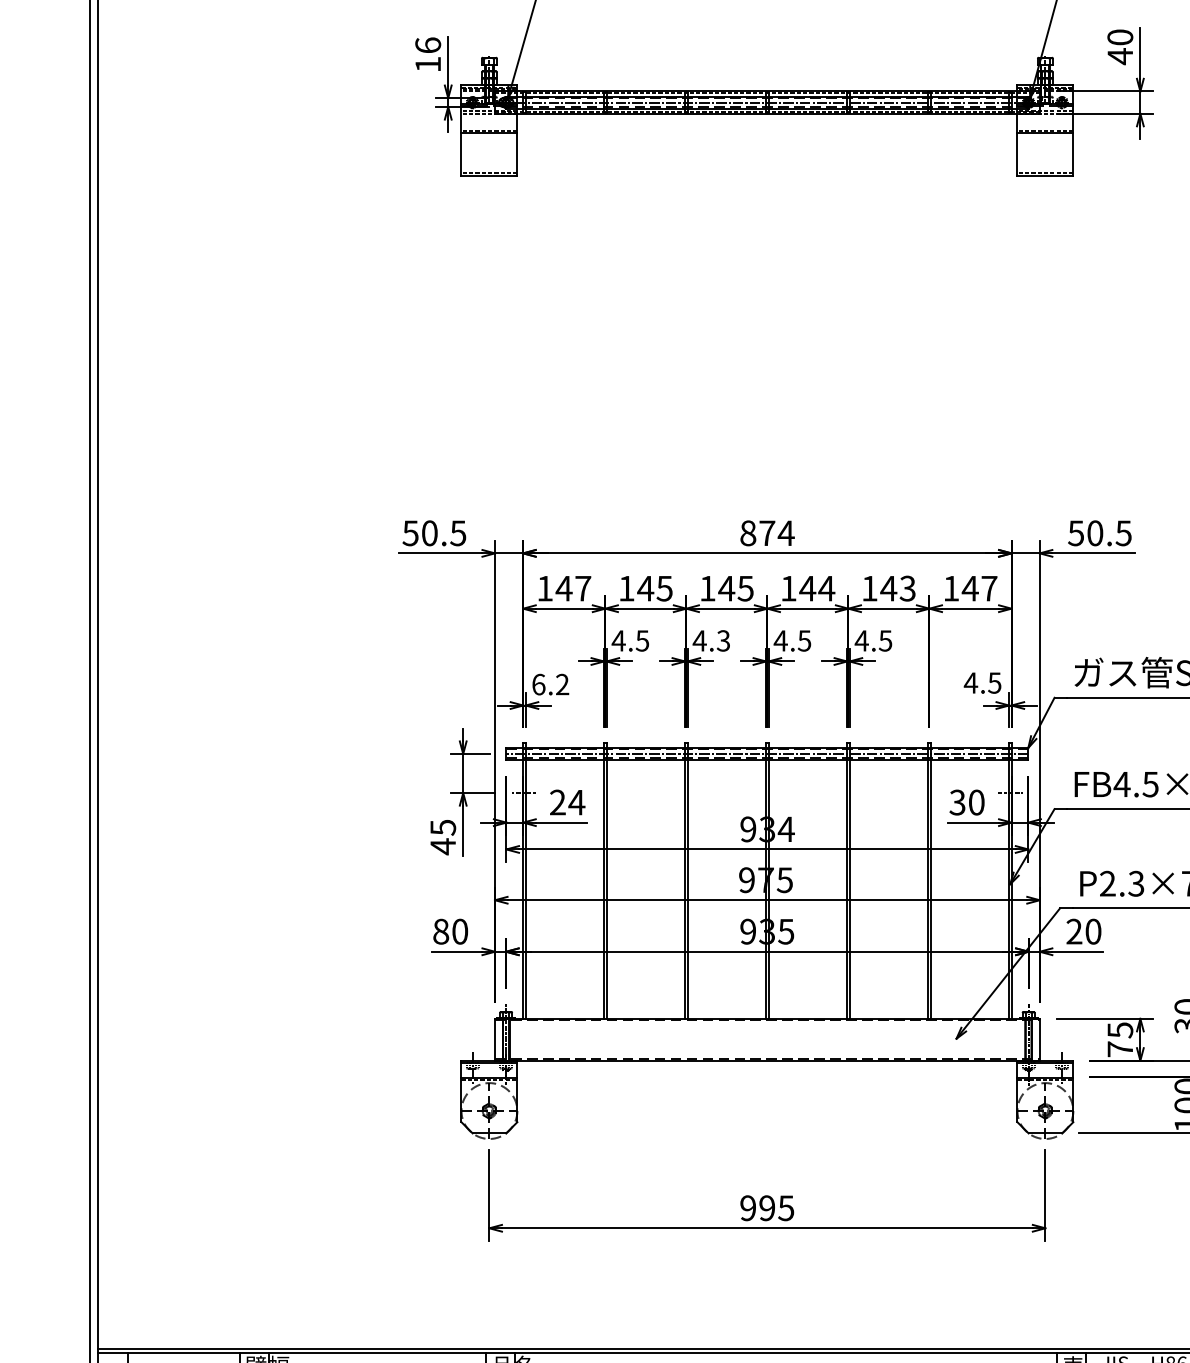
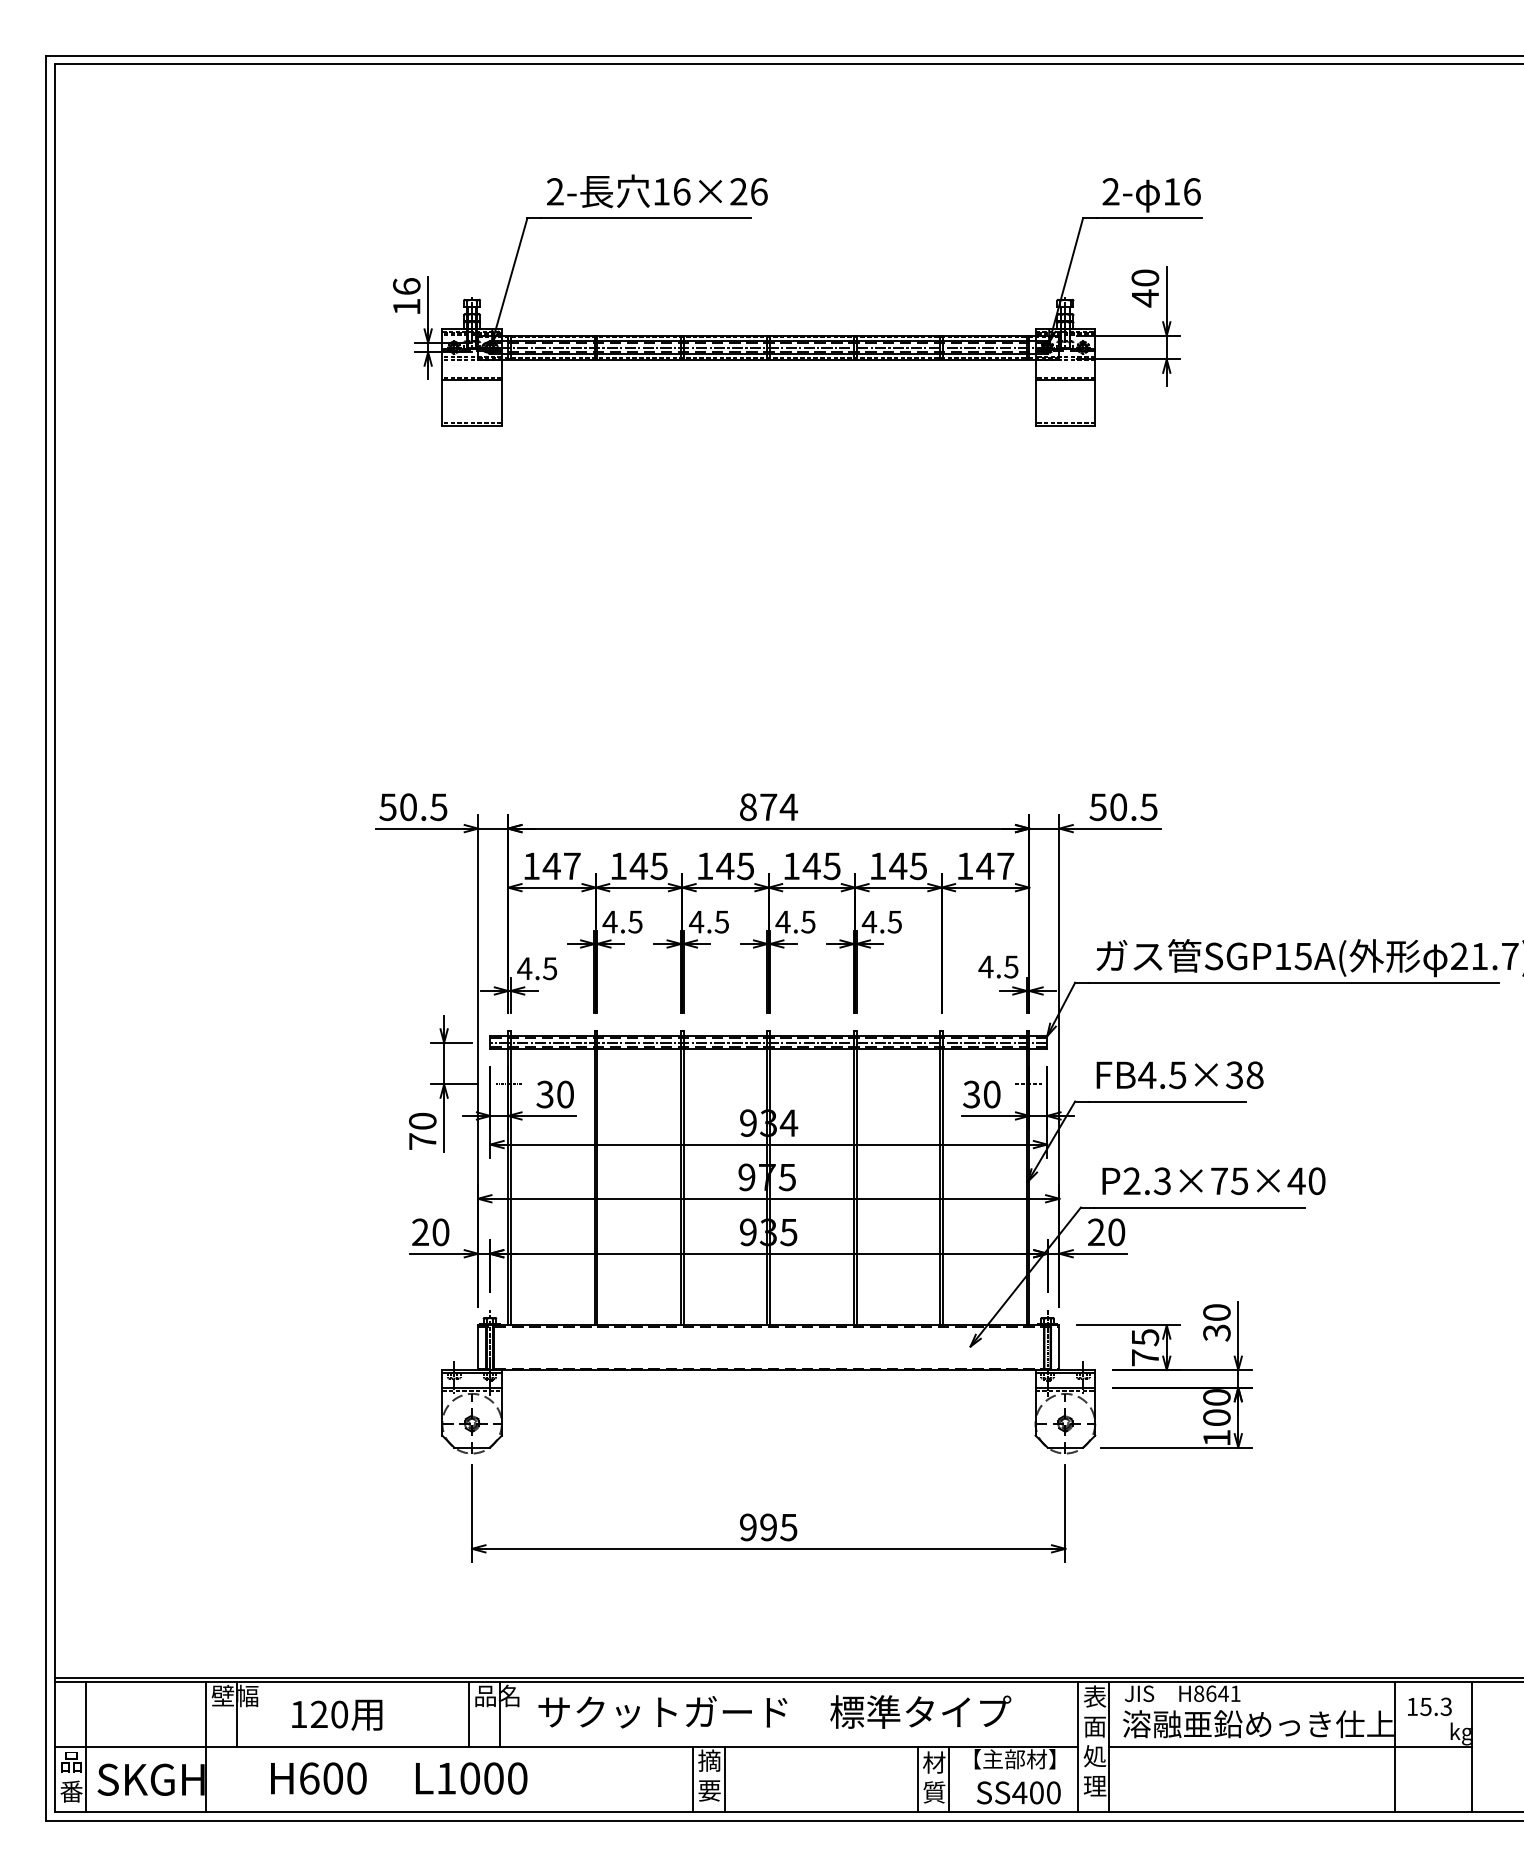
text: (907, 587) -> (918, 865), 143 -> 145
text: (826, 588) -> (831, 866), 144 -> 145
text: (723, 640) -> (721, 921), 4.3 -> 4.5
text: (550, 684) -> (537, 968), 6.2 -> 4.5
text: (567, 802) -> (555, 1094), 24 -> 30
text: (442, 837) -> (422, 1131), 45 -> 70
text: (441, 931) -> (420, 1232), 80 -> 20

